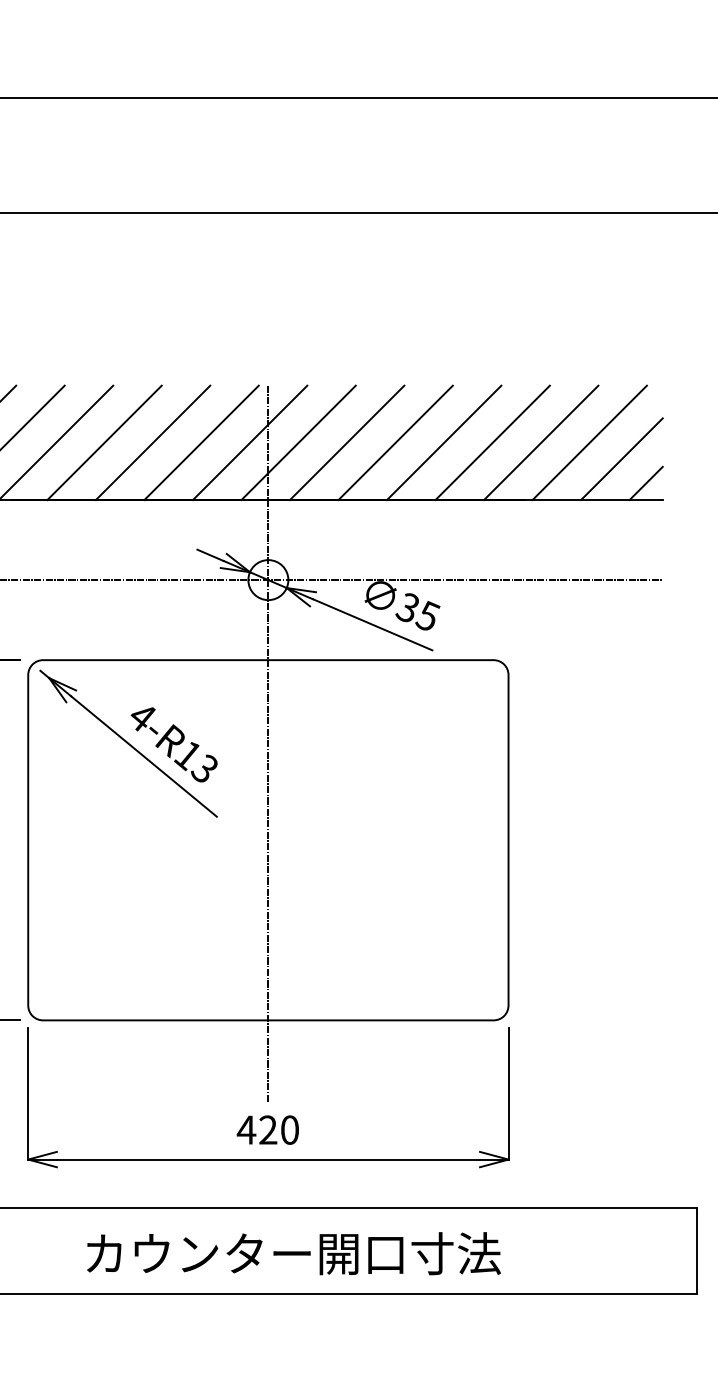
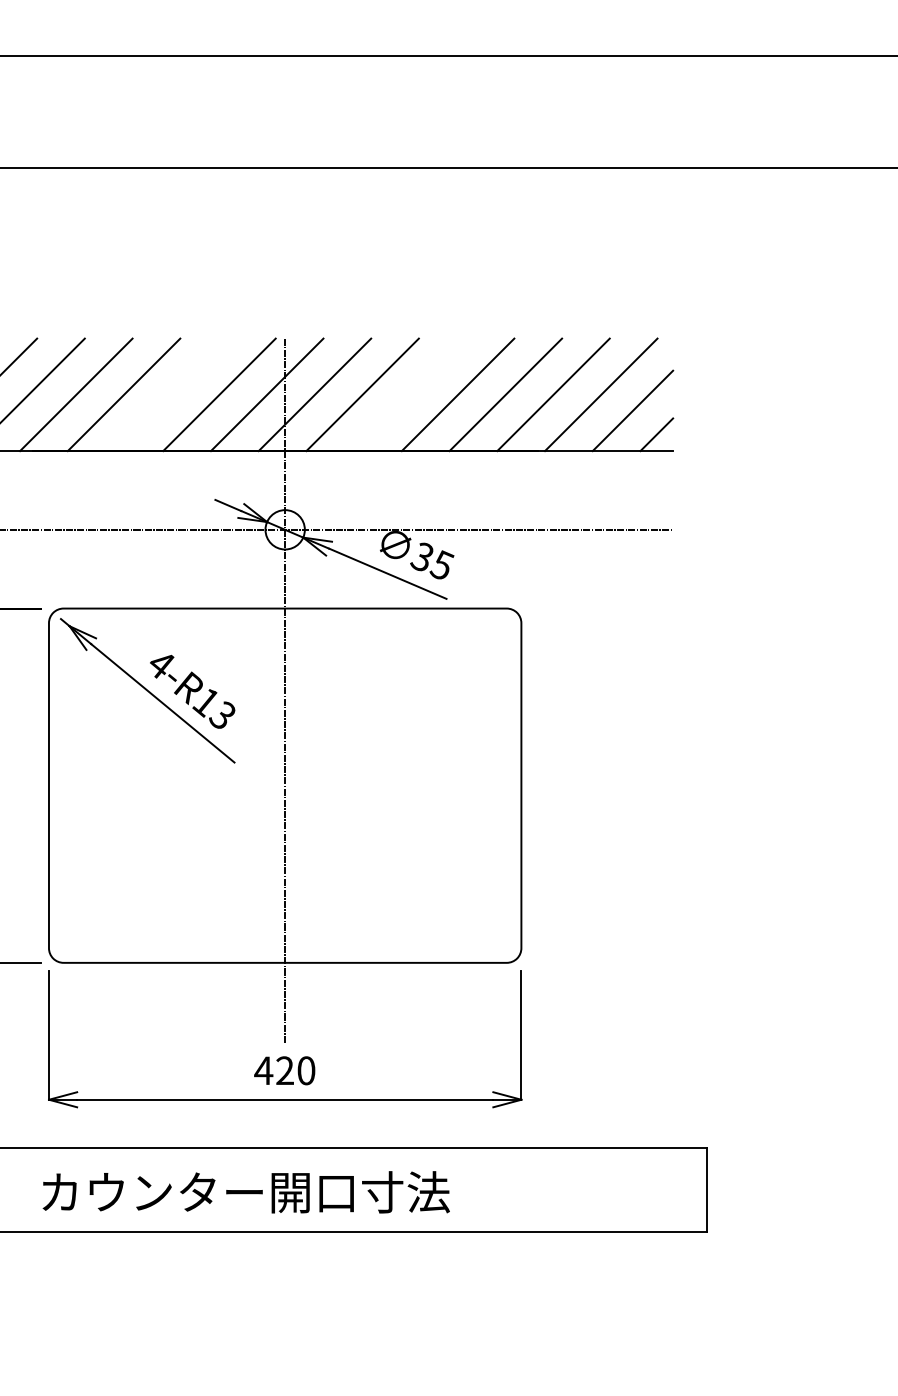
line: (152, 442) -> (171, 394), removed
line: (395, 442) -> (410, 394), removed
text: (293, 1253) -> (245, 1192), moved

